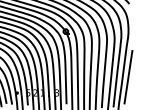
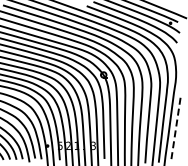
line: (128, 77) -> (176, 127), solid -> dashed

